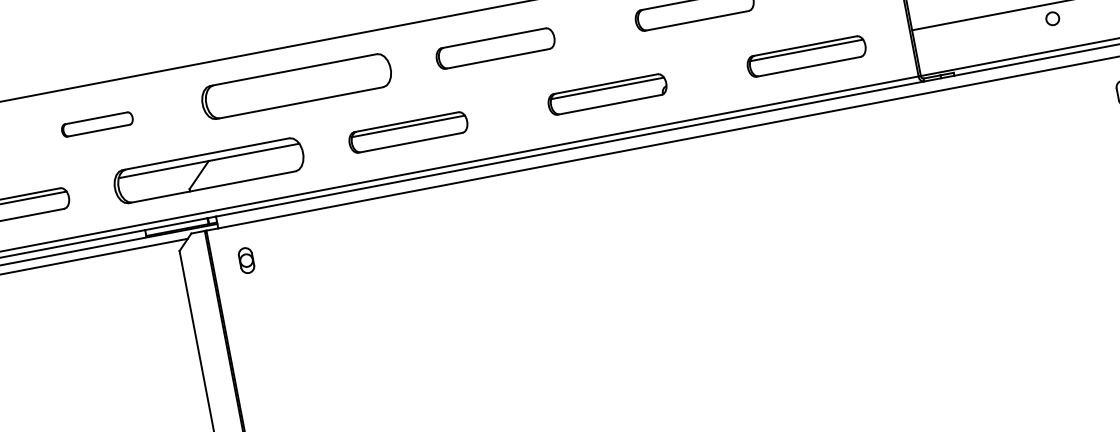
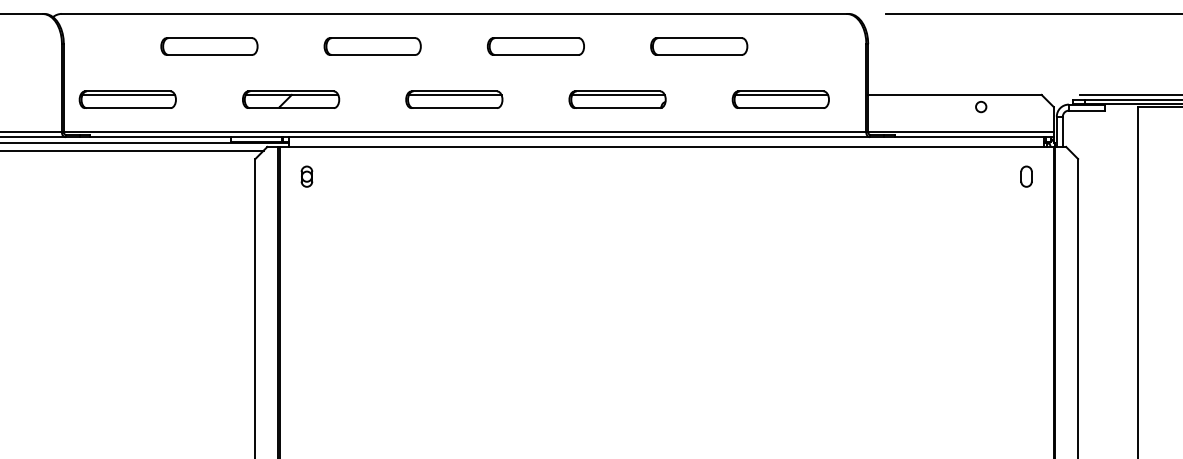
part: (296, 86) -> (372, 46), size x0.62
part: (97, 124) -> (209, 46), size x1.67
part: (209, 170) -> (291, 99), size x0.62

